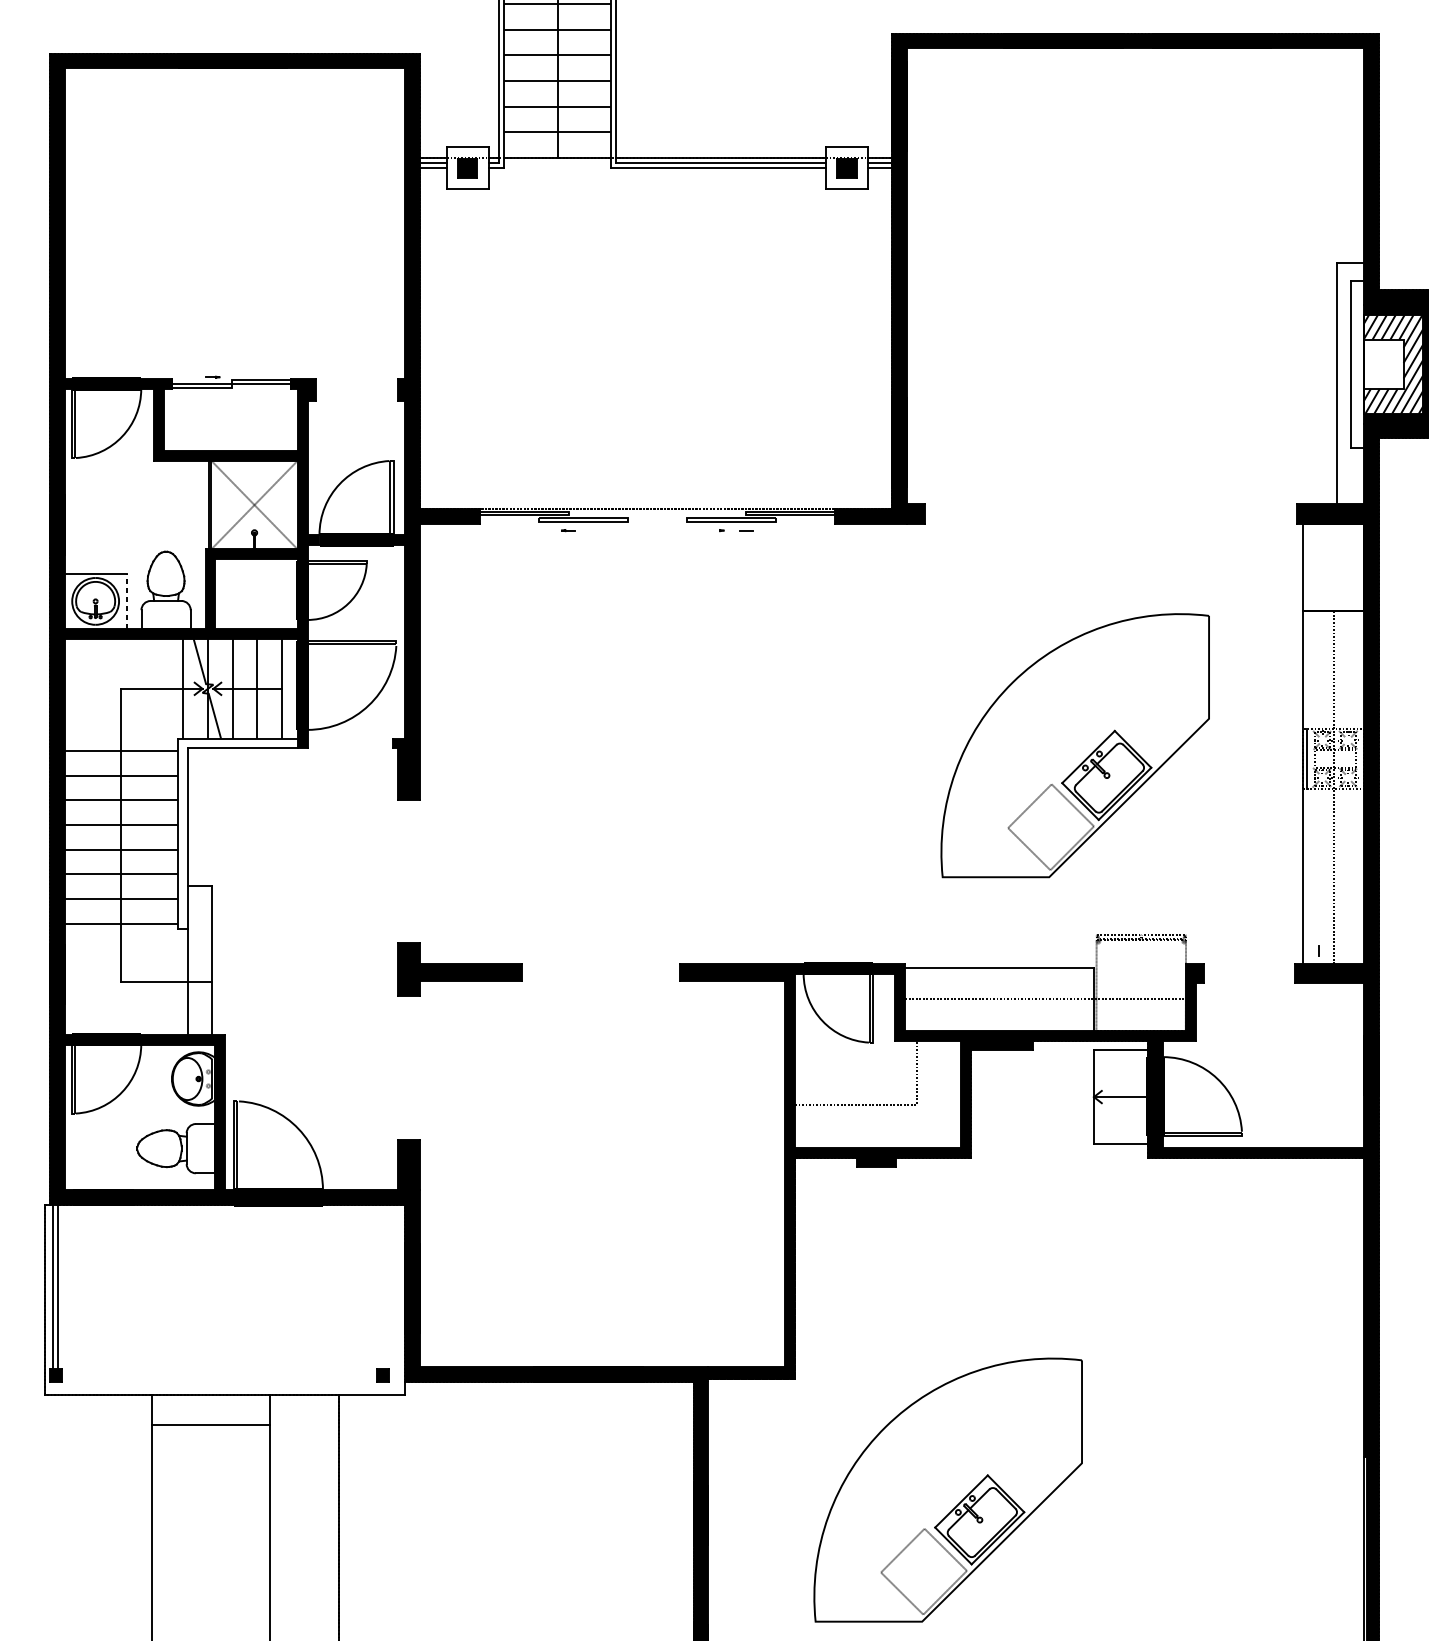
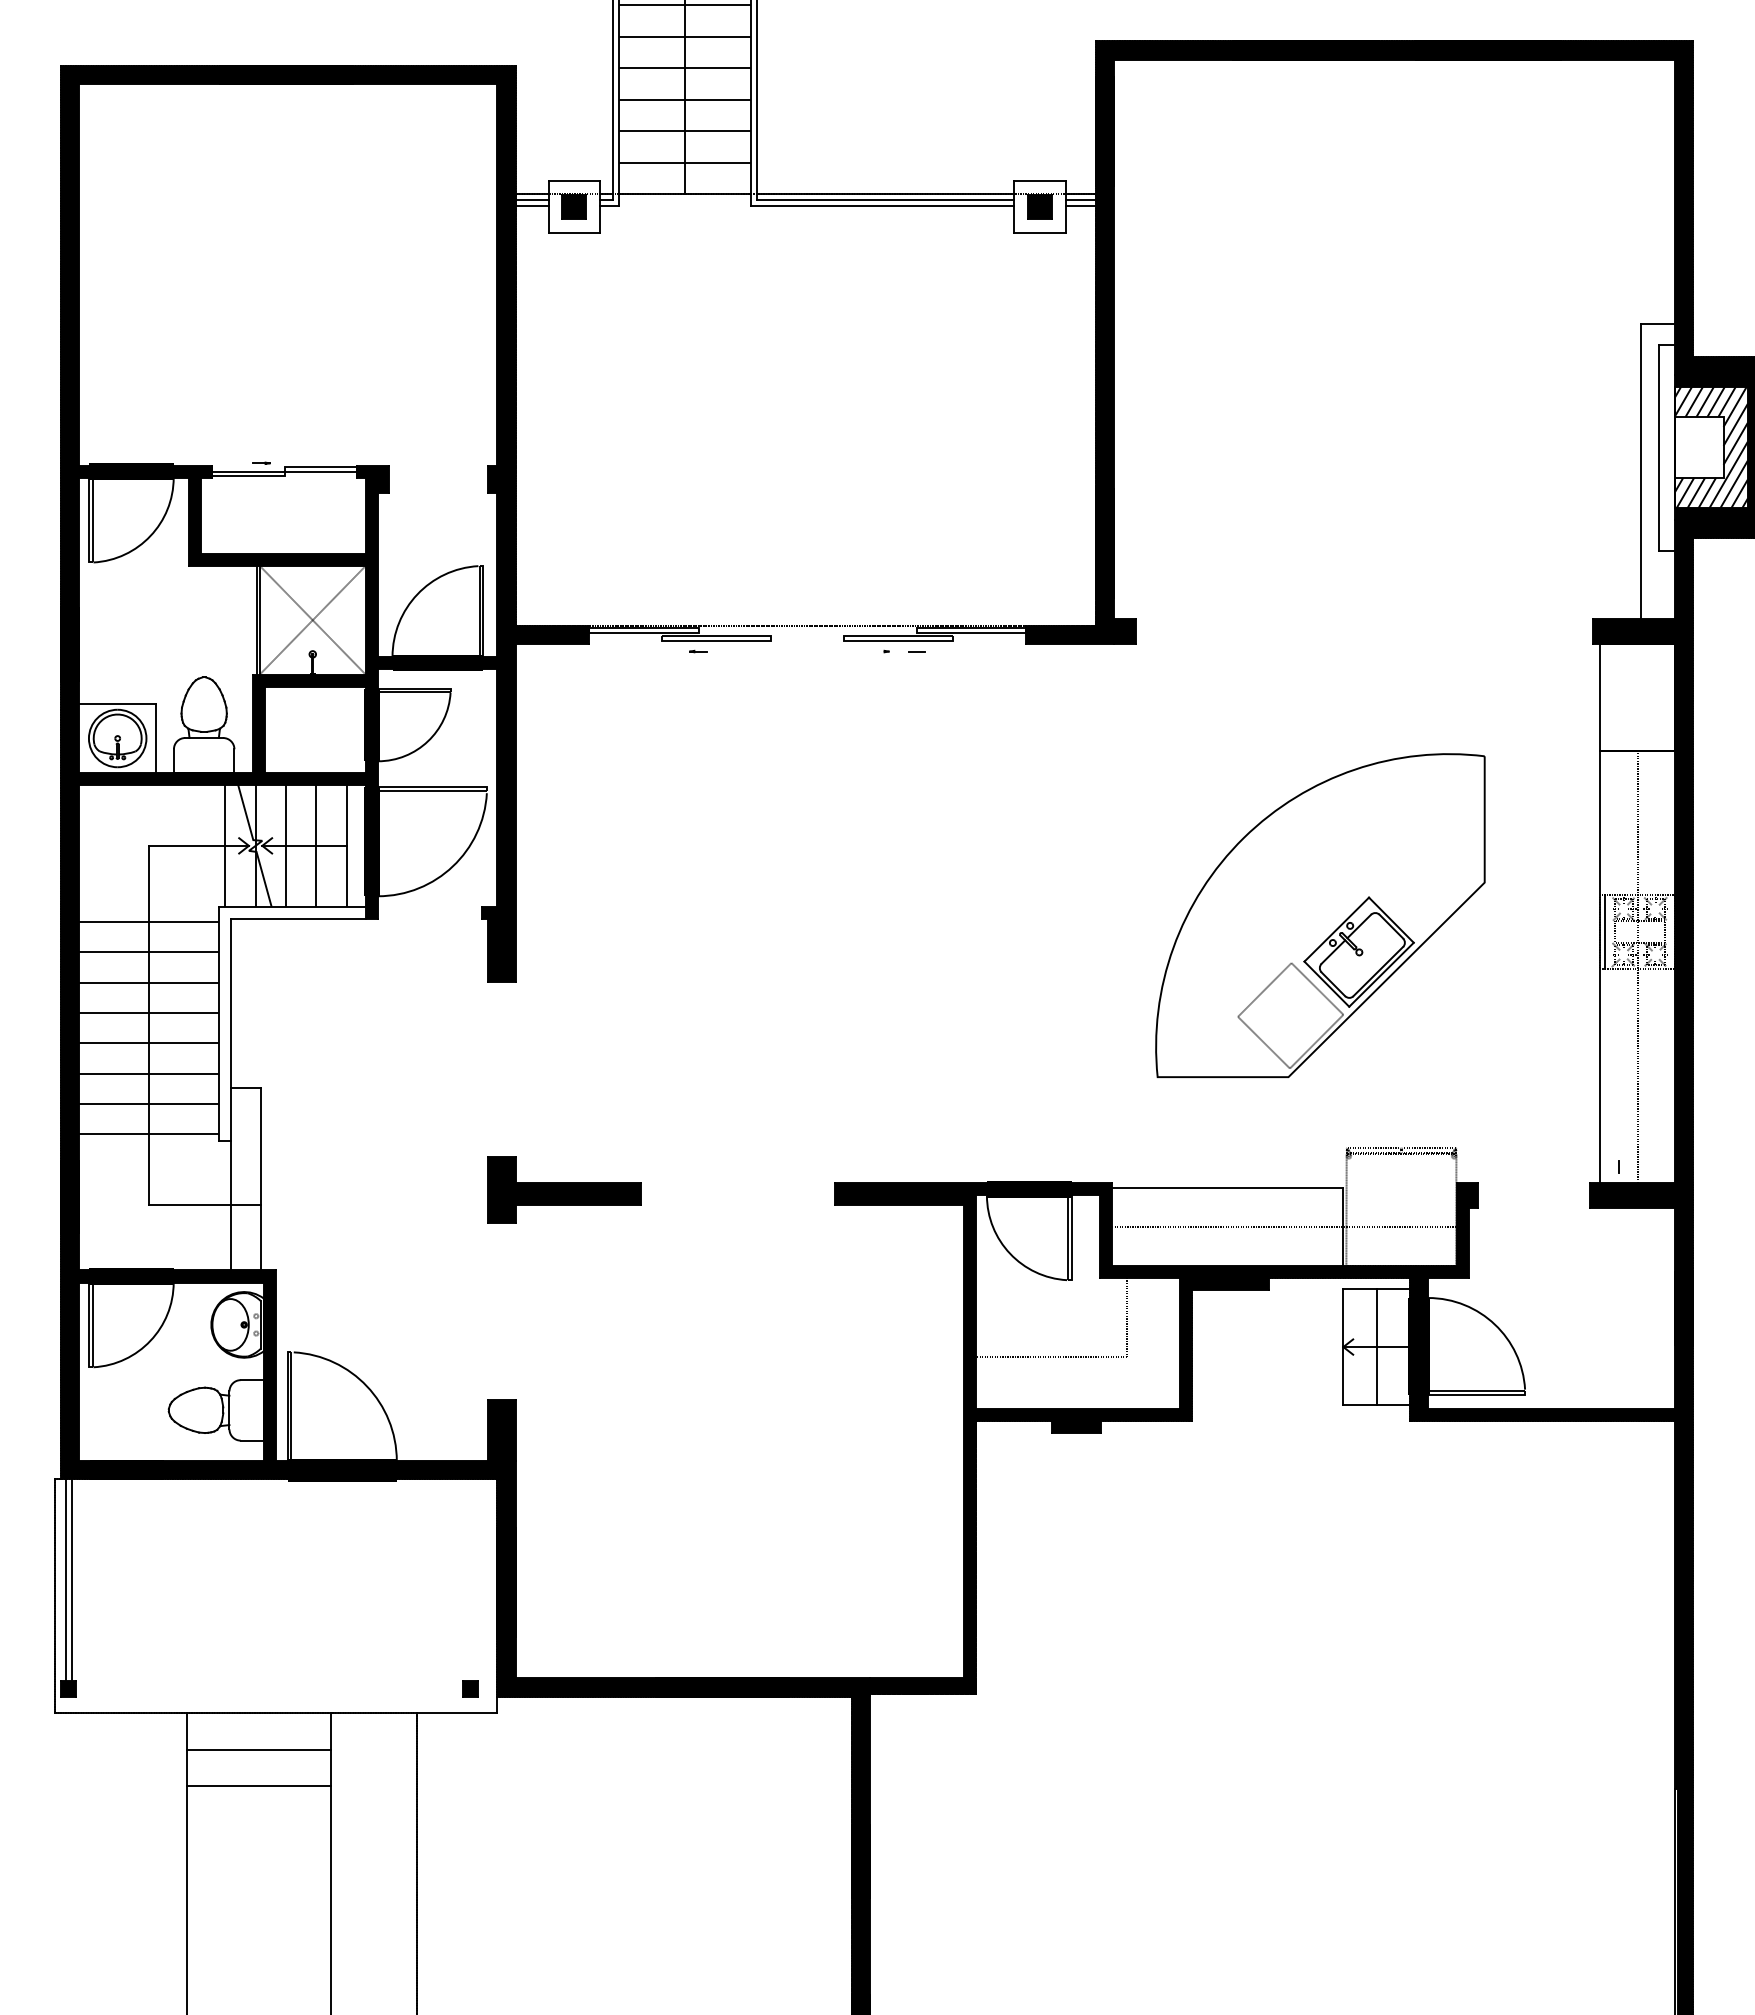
line: (126, 601) -> (155, 738), dashed -> solid
line: (1120, 1096) -> (1376, 1346), added
line: (211, 1454) -> (259, 1786), added
part: (948, 1490) -> (1164, 1829), removed

